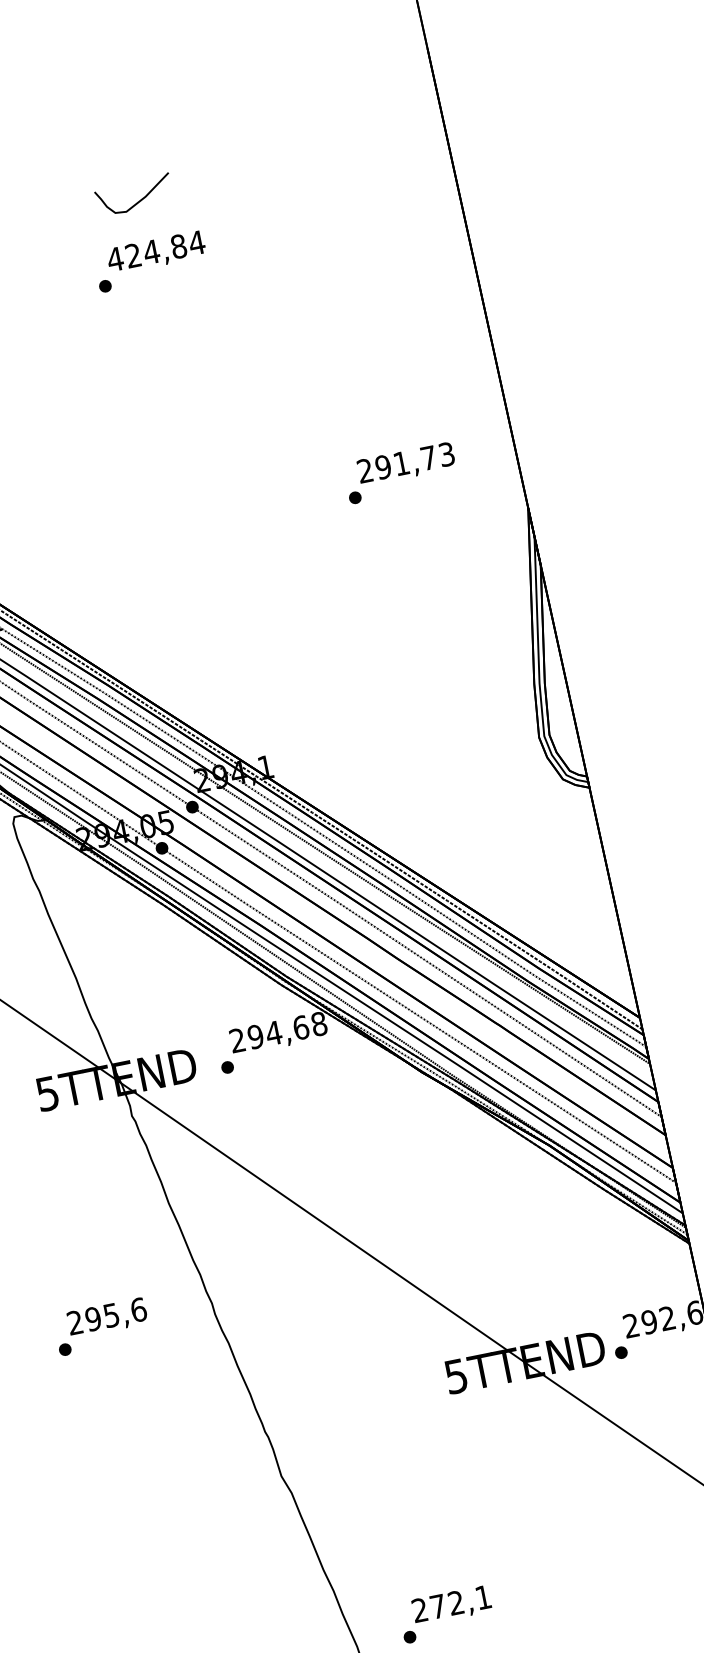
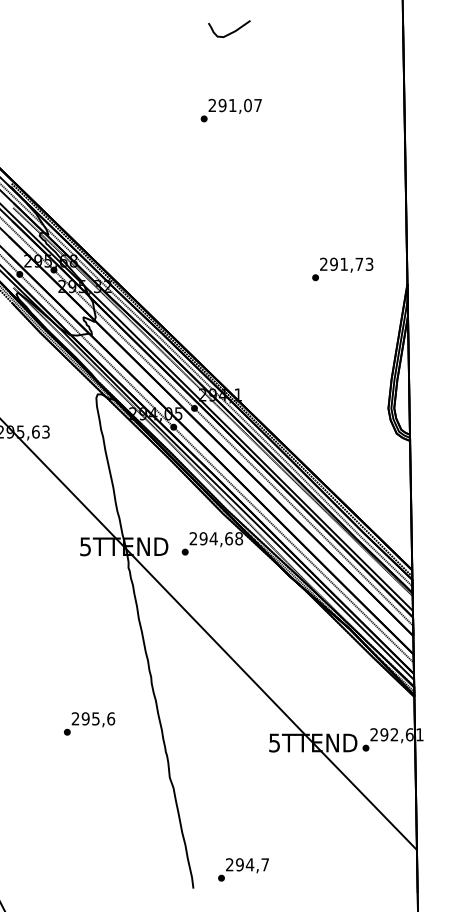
curve: (137, 200) -> (230, 32), moved
text: (156, 250) -> (235, 105), 424,84 -> 291,07
text: (400, 473) -> (342, 269), moved
text: (101, 1326) -> (89, 723), moved
text: (460, 1601) -> (252, 864), 272,1 -> 294,7

